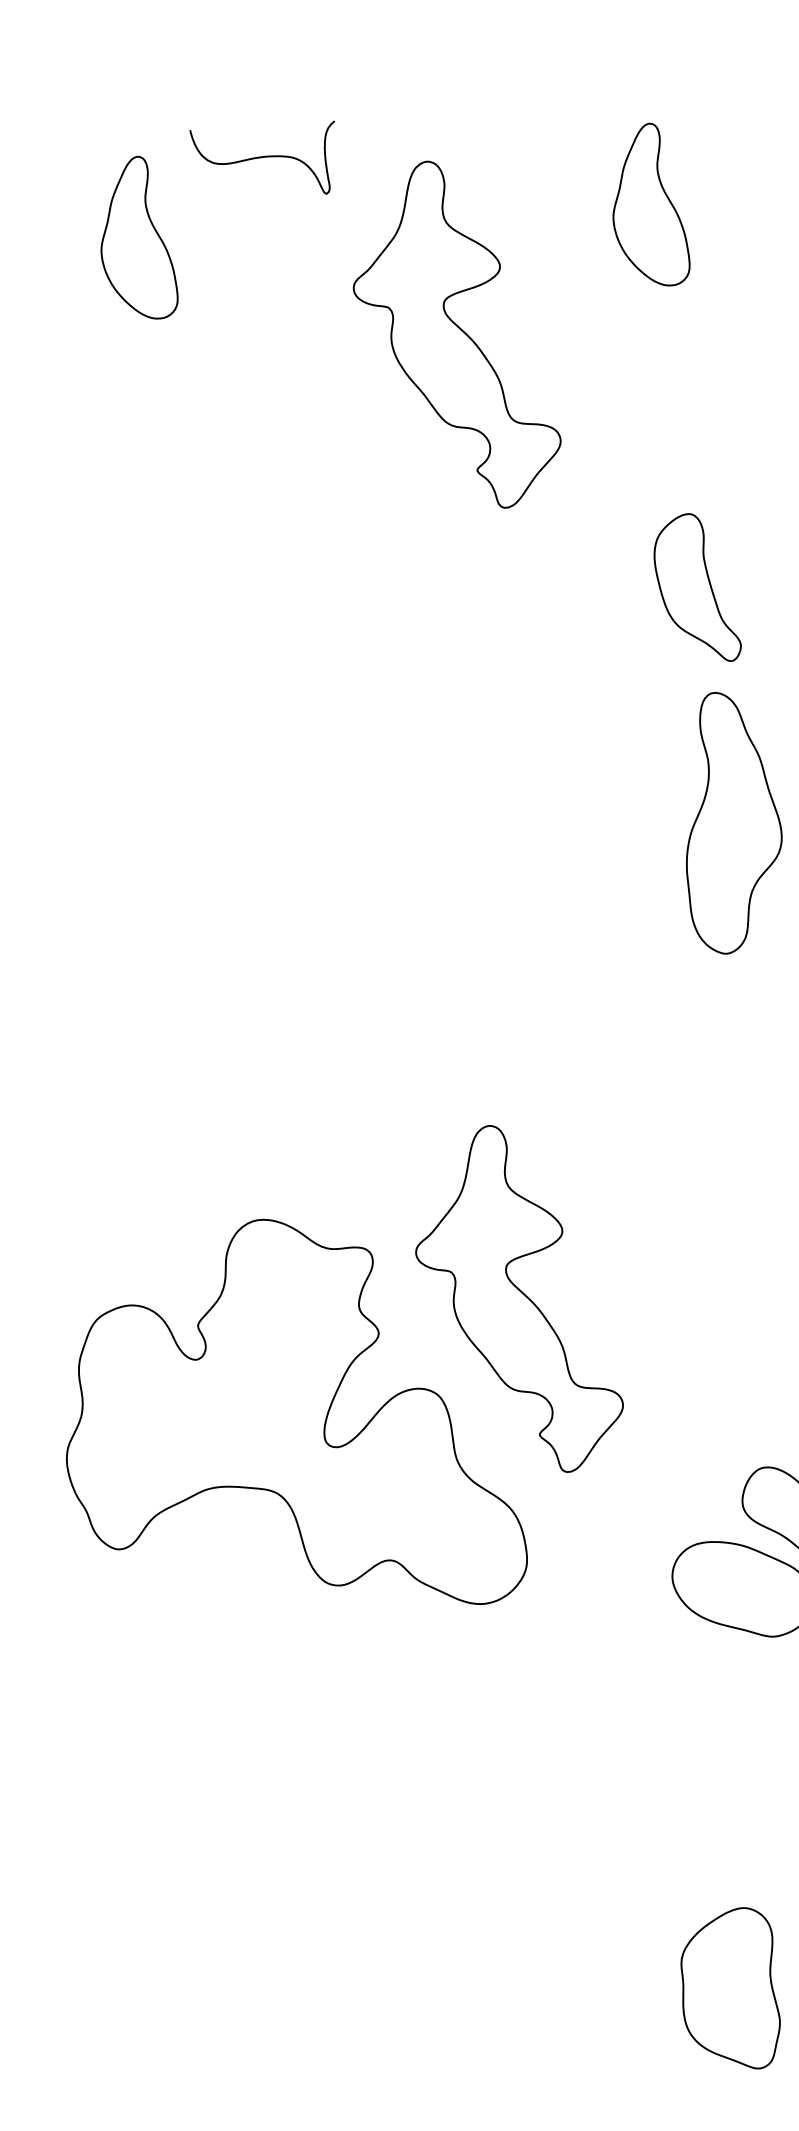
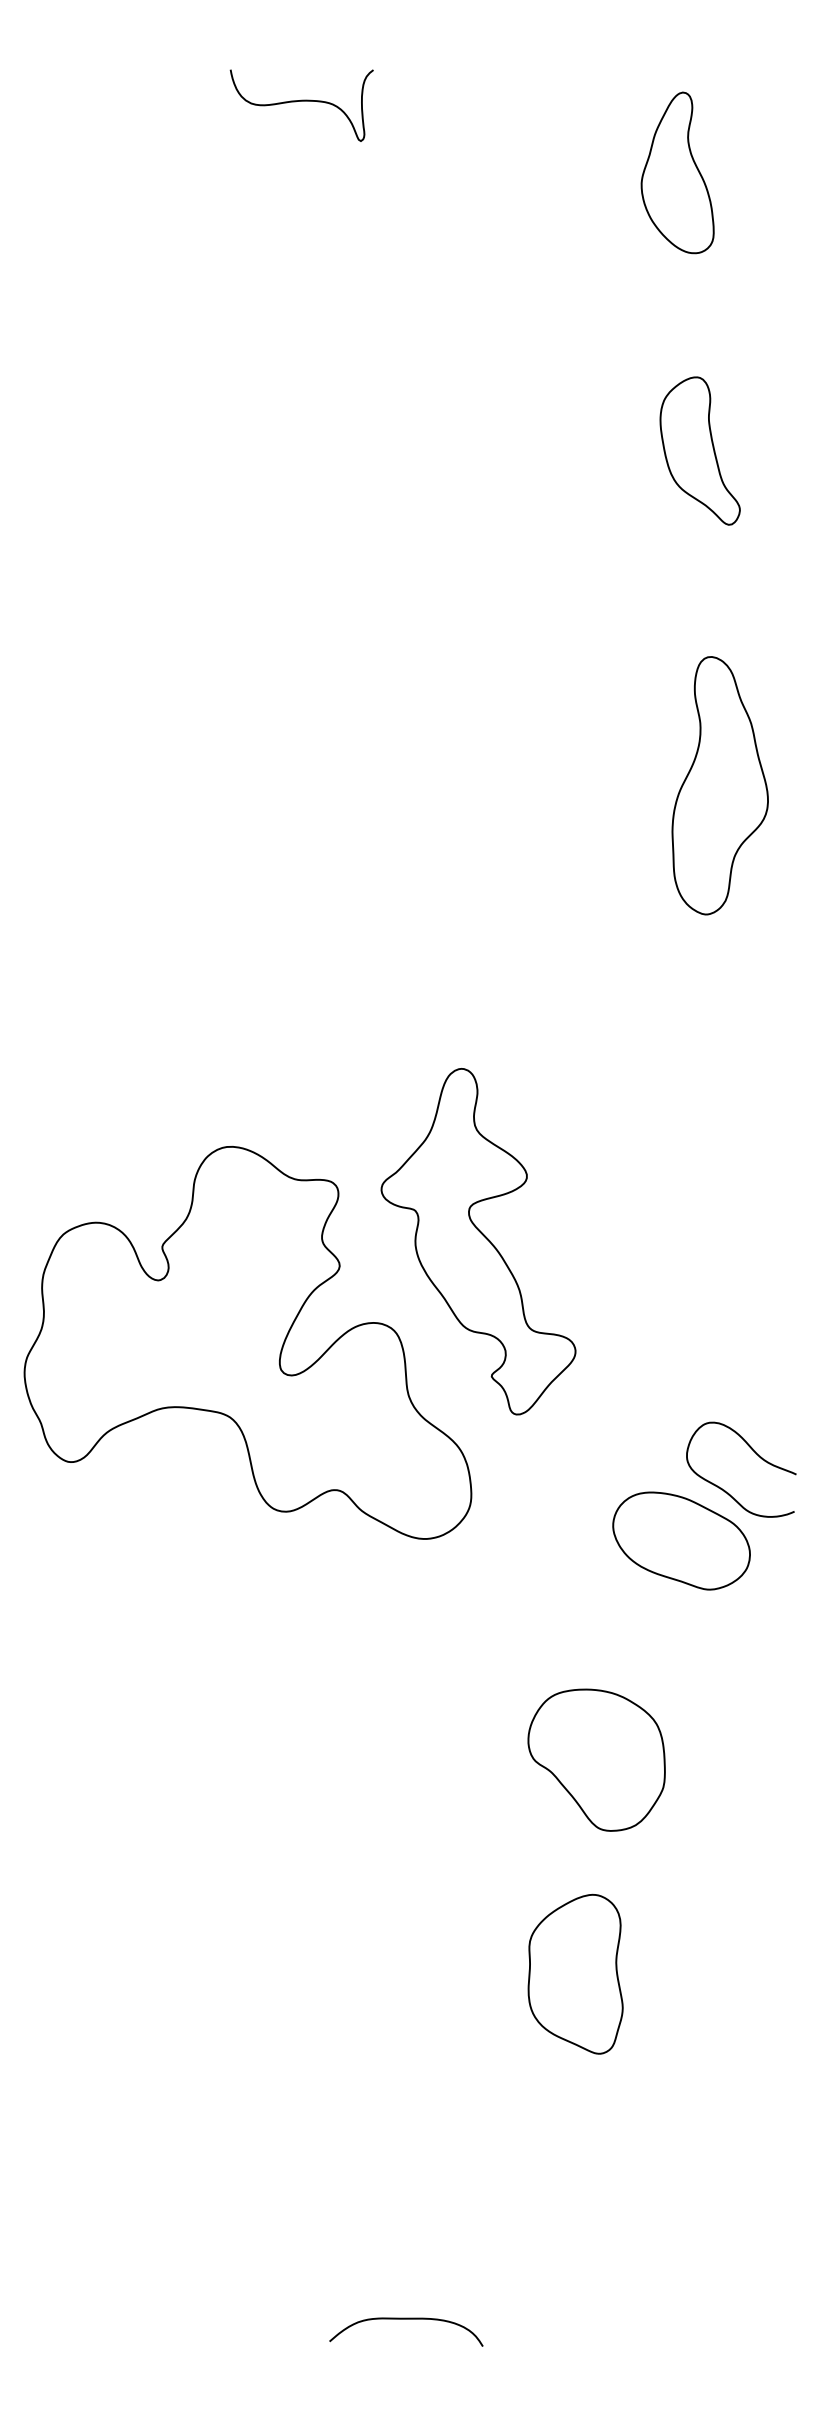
part: (137, 237) -> (171, 172), removed
part: (455, 335) -> (478, 288), removed
part: (696, 587) -> (699, 450), moved
part: (670, 1815) -> (596, 1759), added
part: (729, 1988) -> (575, 1973), moved

